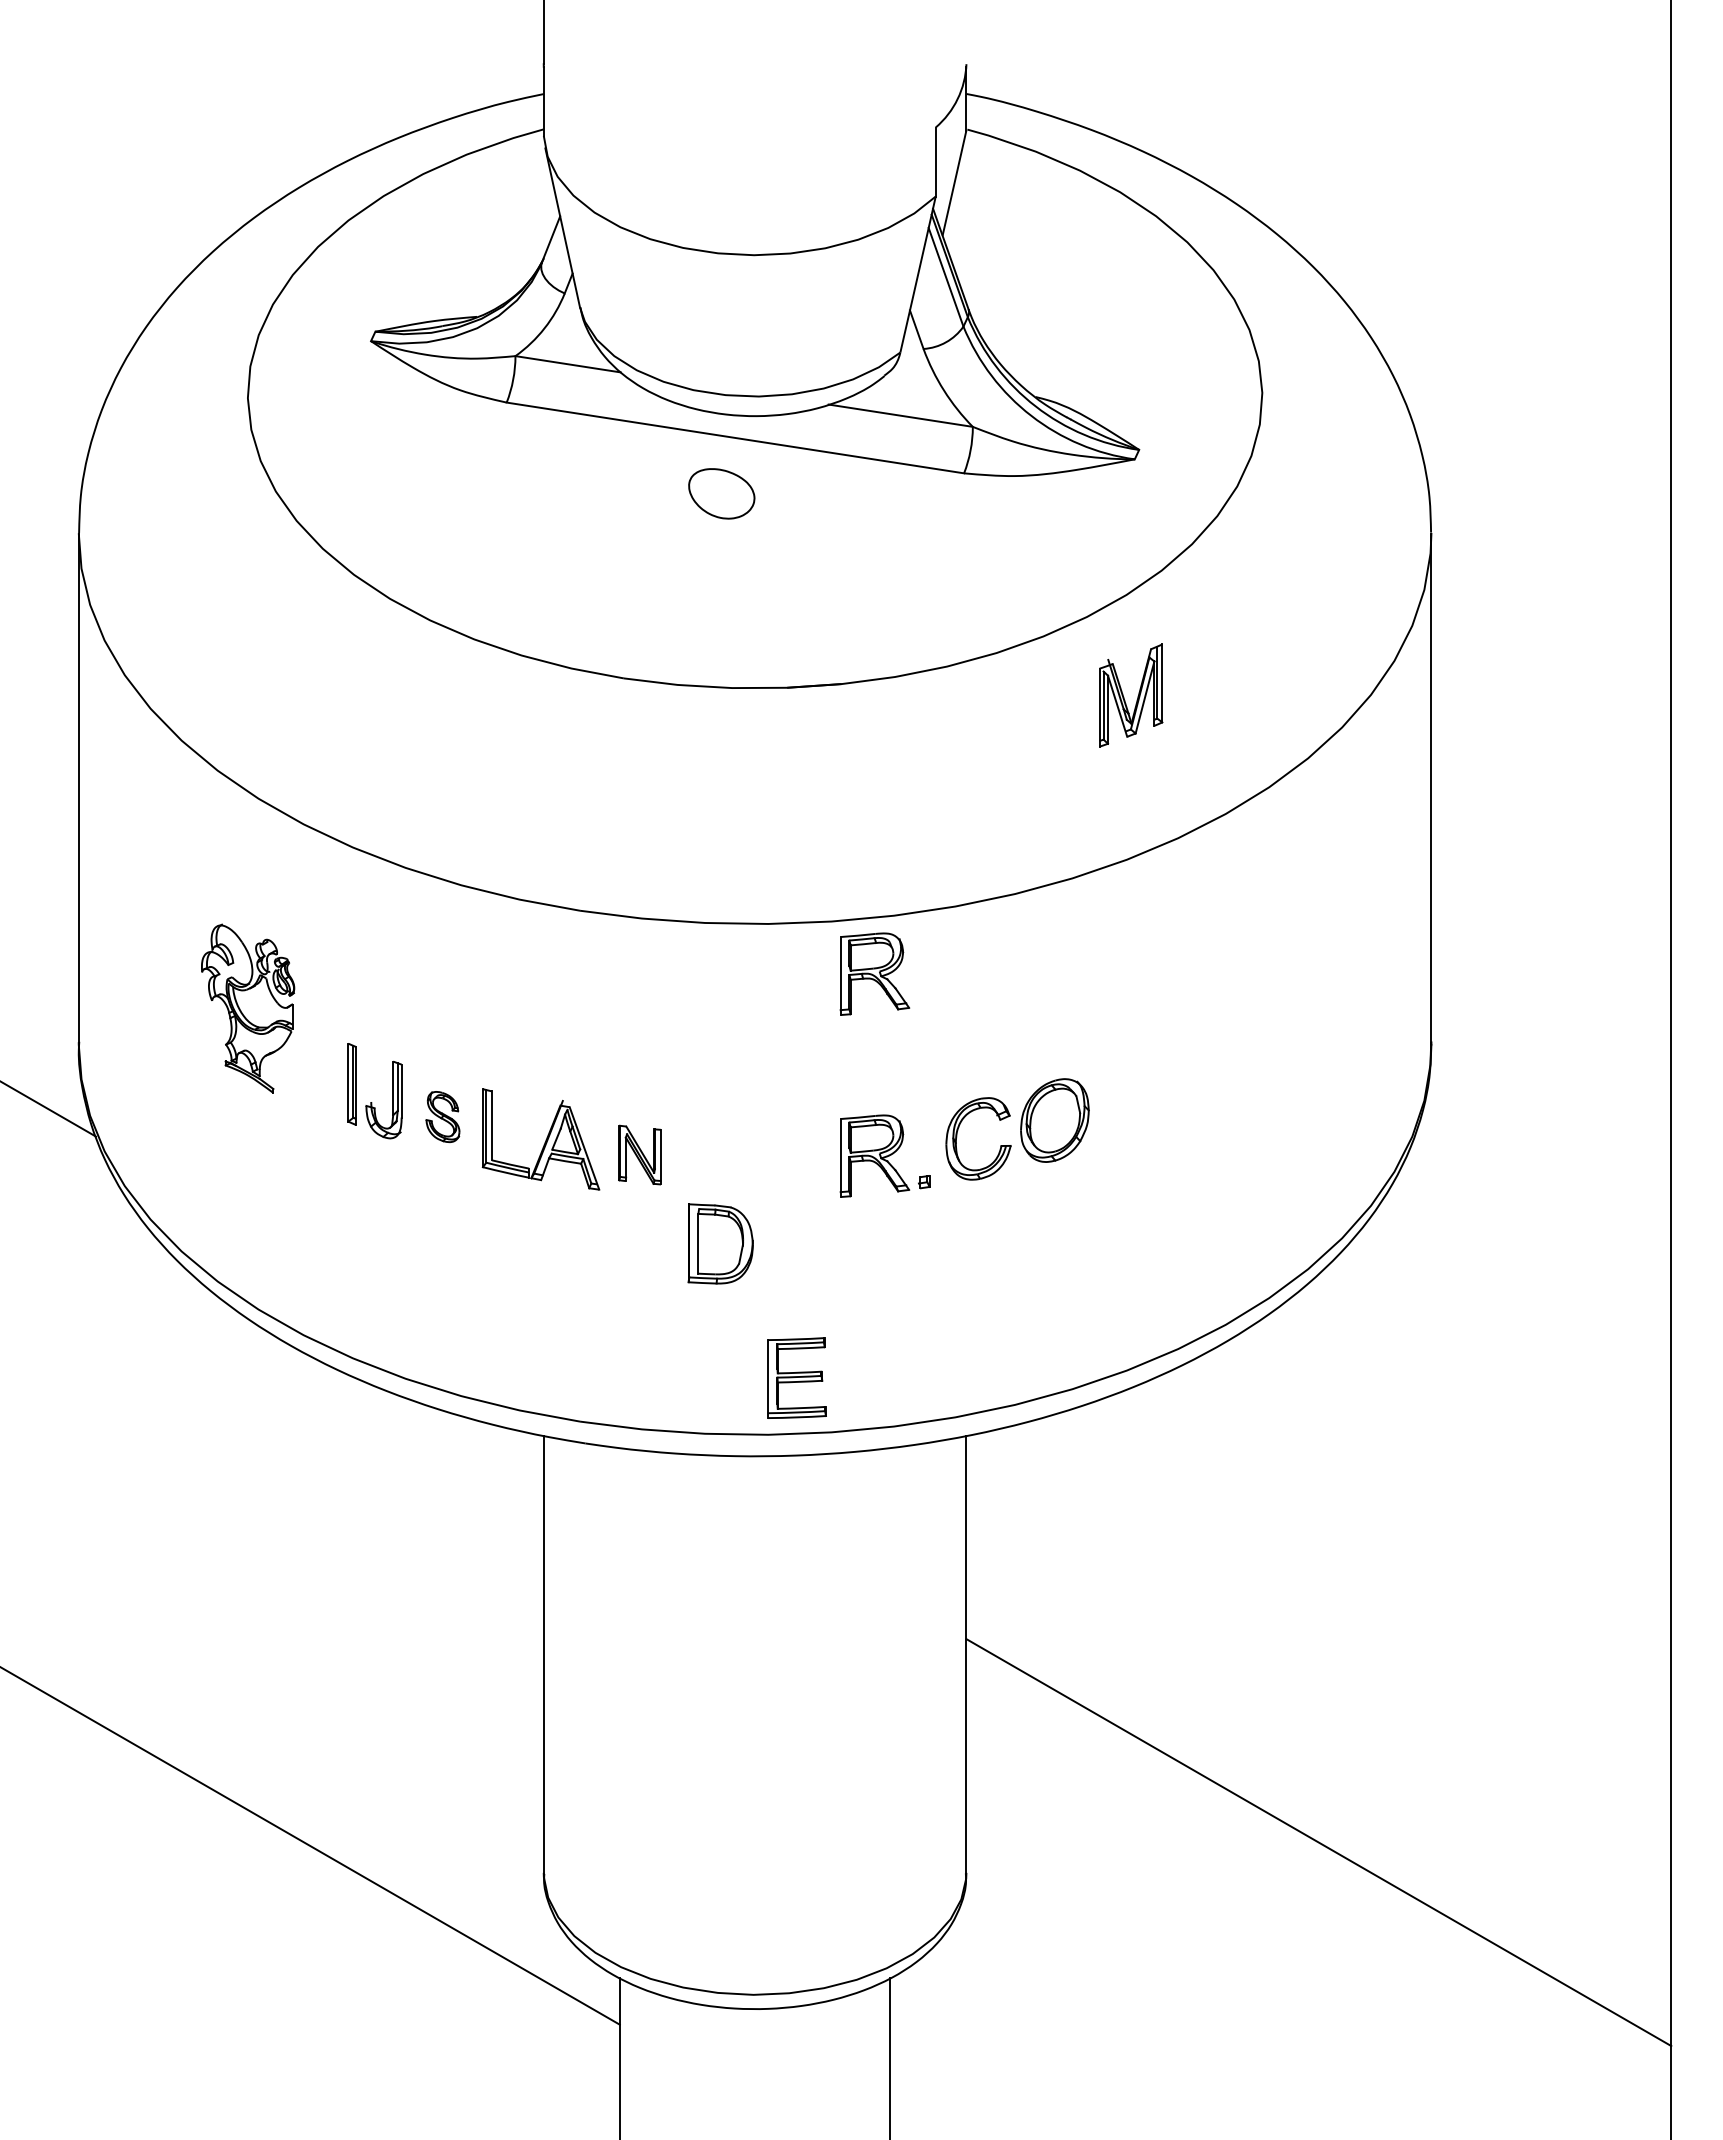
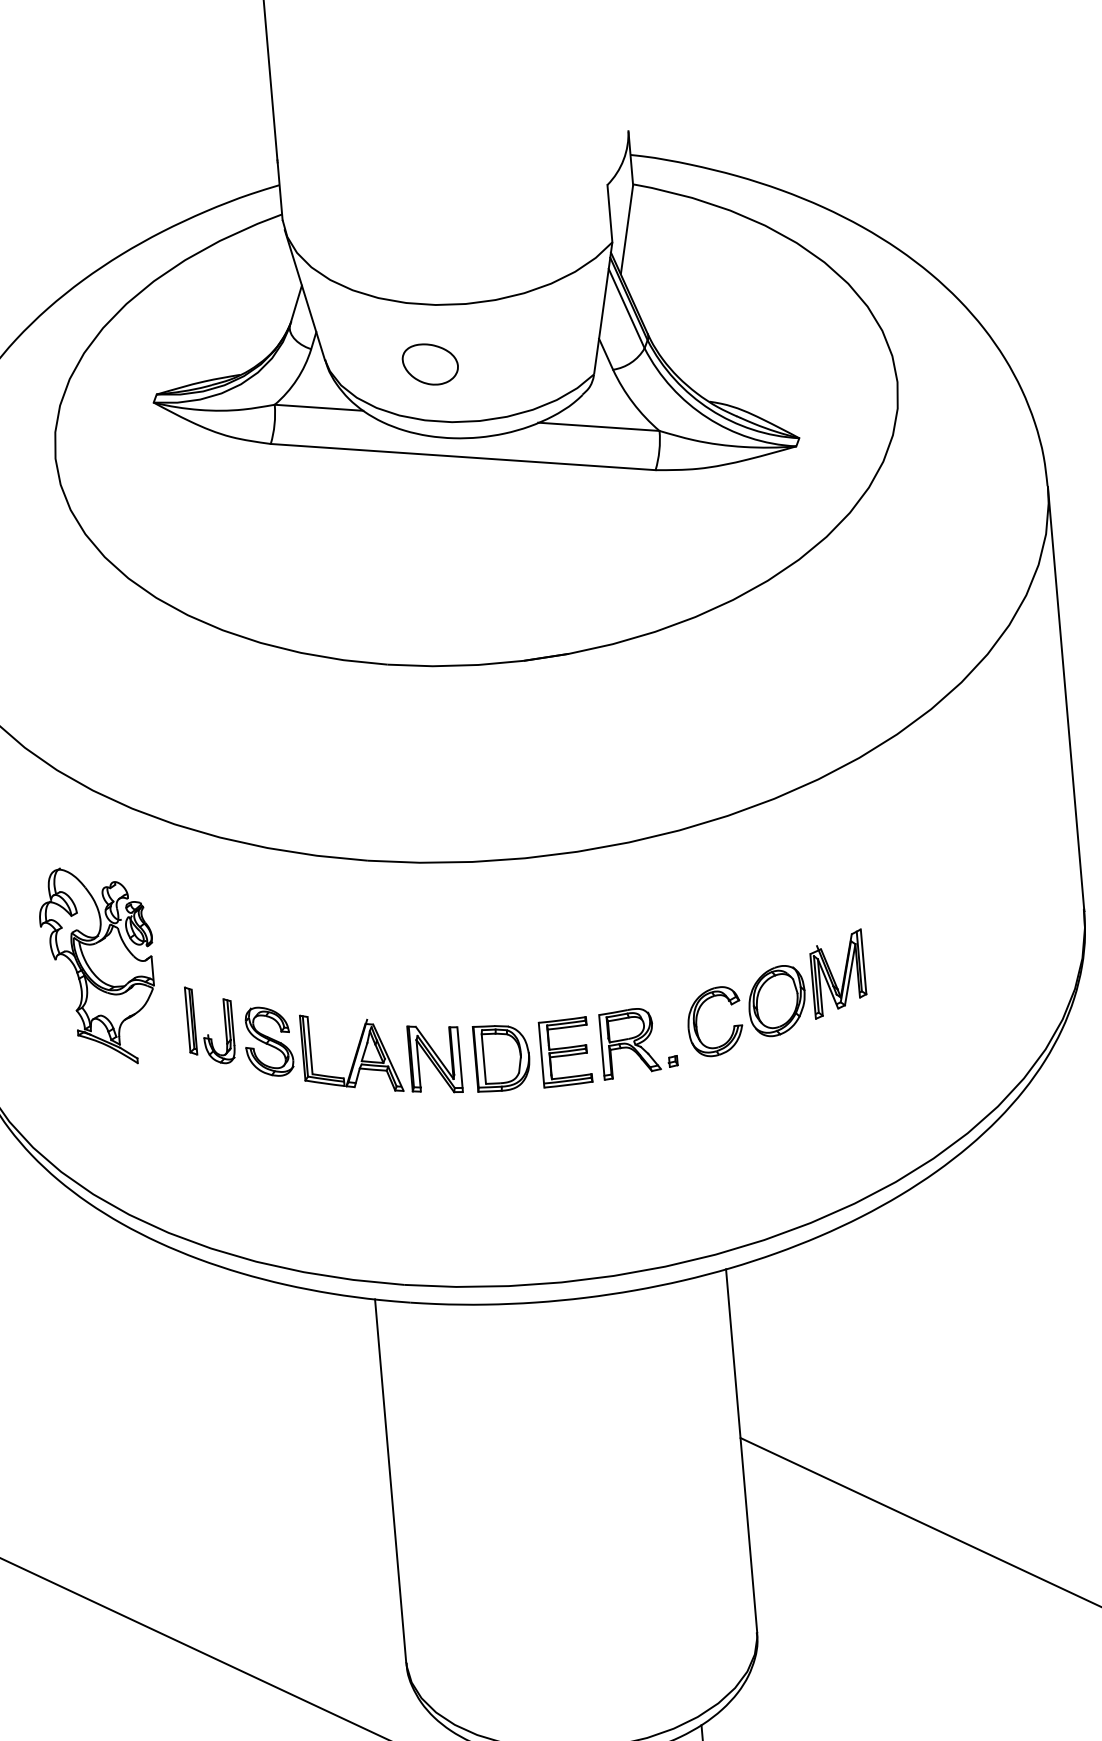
part: (721, 493) -> (430, 364), moved
part: (1137, 696) -> (843, 974), moved
part: (874, 973) -> (616, 891), removed
part: (247, 1008) -> (98, 965), size x1.43
part: (442, 1116) -> (268, 1041), size x1.67
part: (639, 1154) -> (434, 1058), size x1.43
part: (720, 1243) -> (502, 1057), moved
part: (796, 1377) -> (565, 1051), moved

